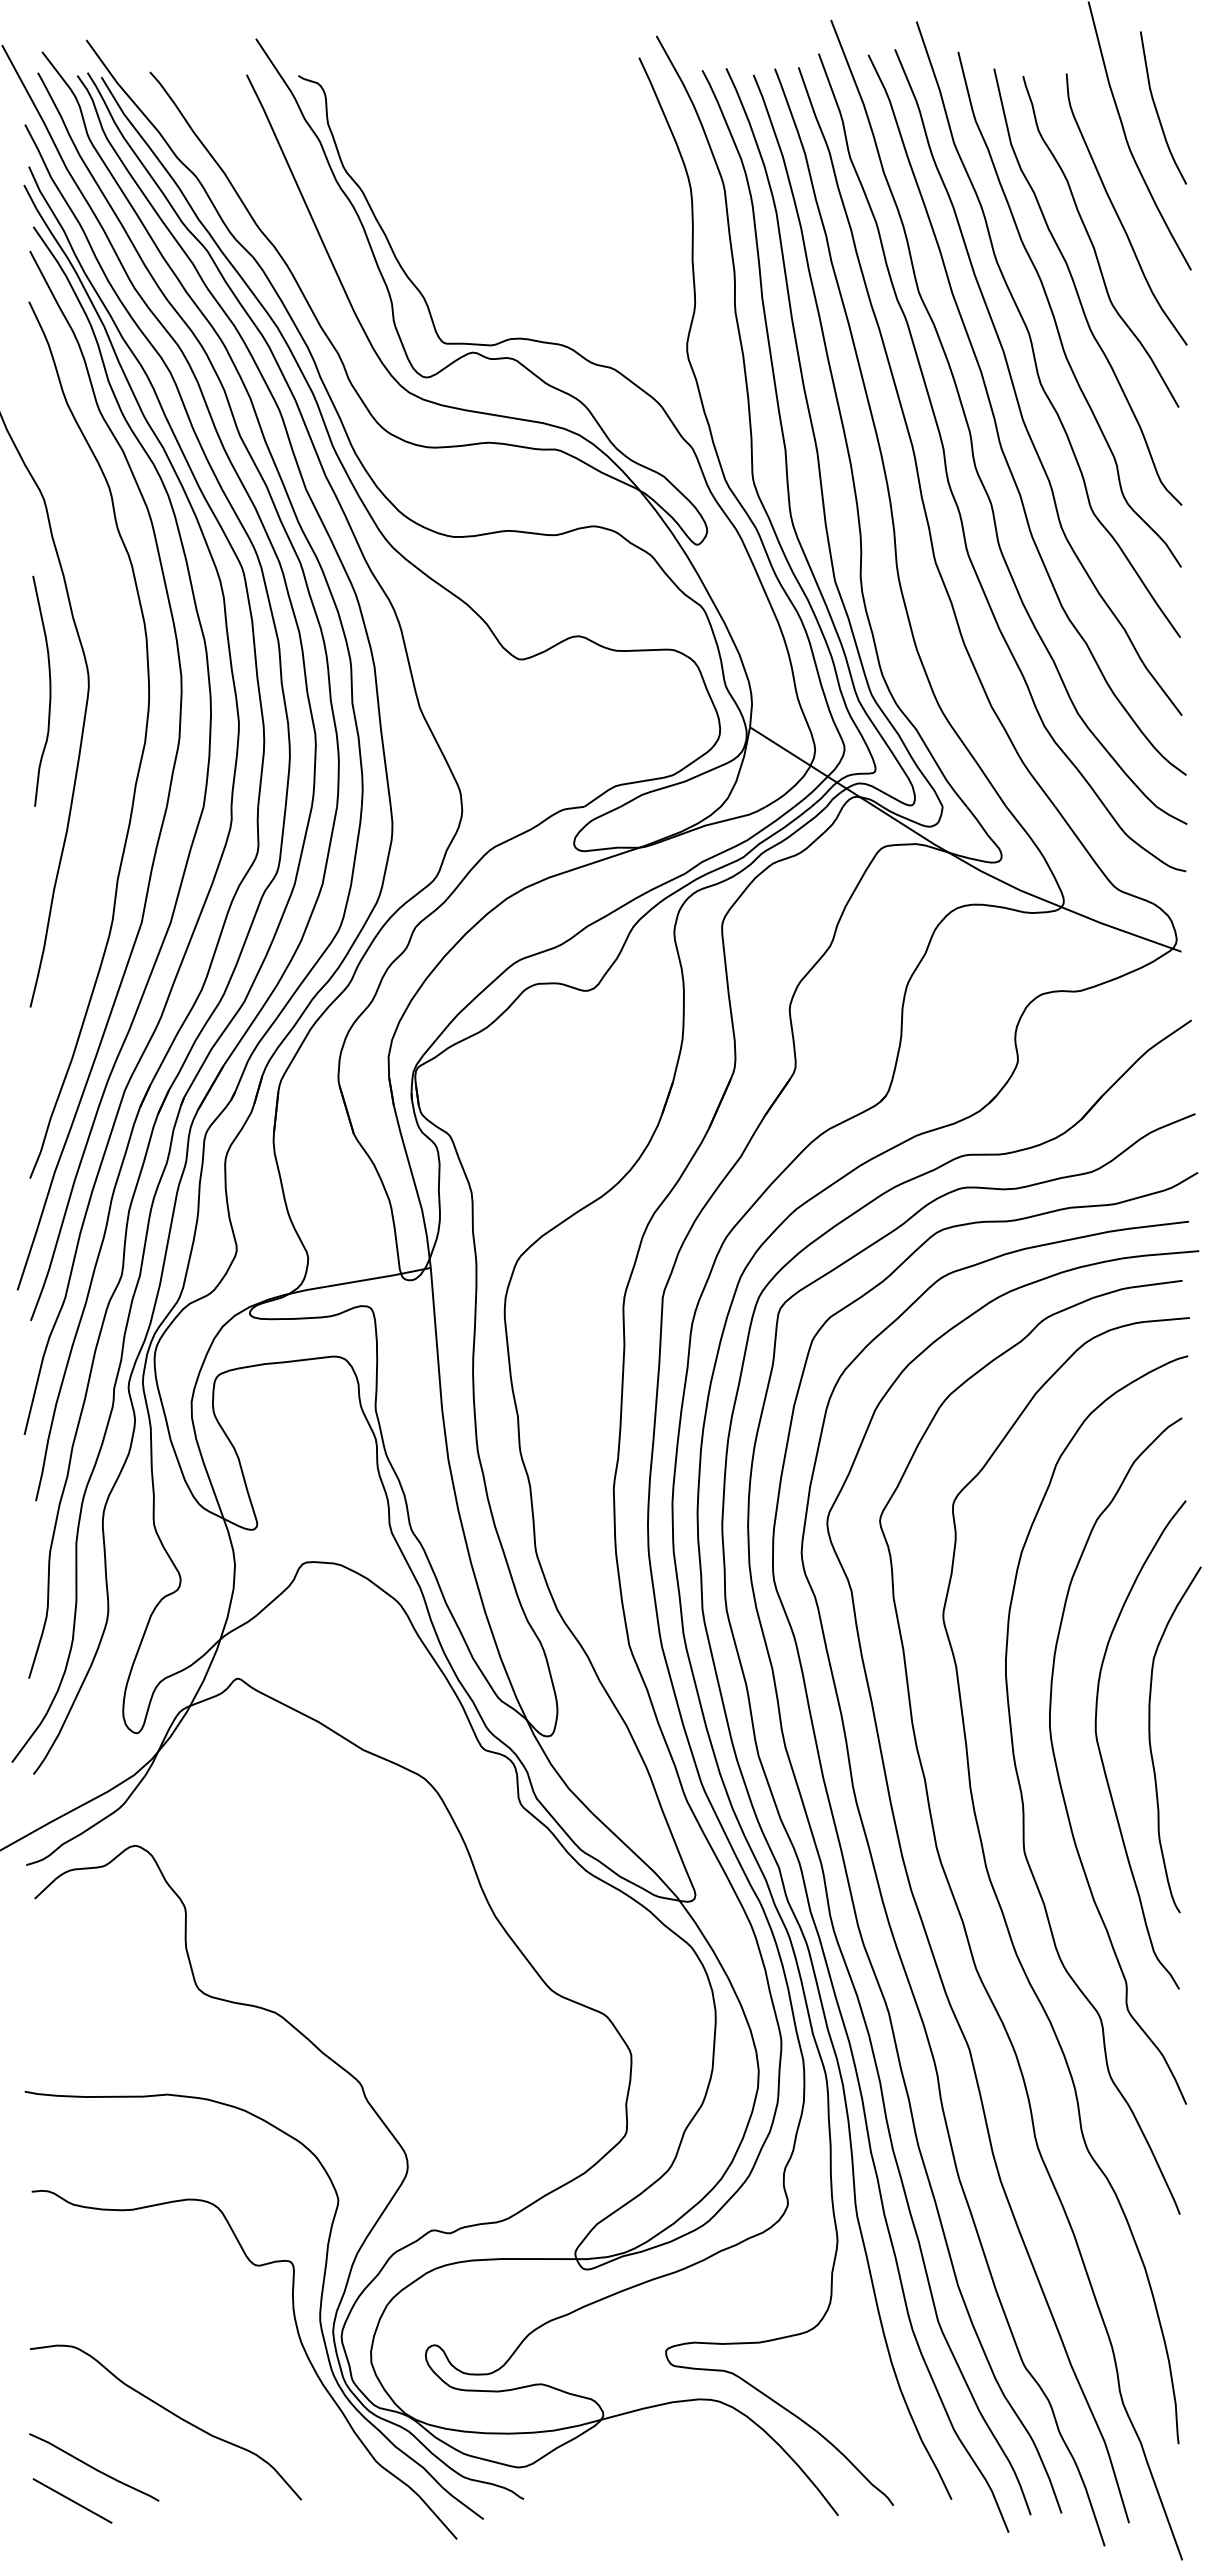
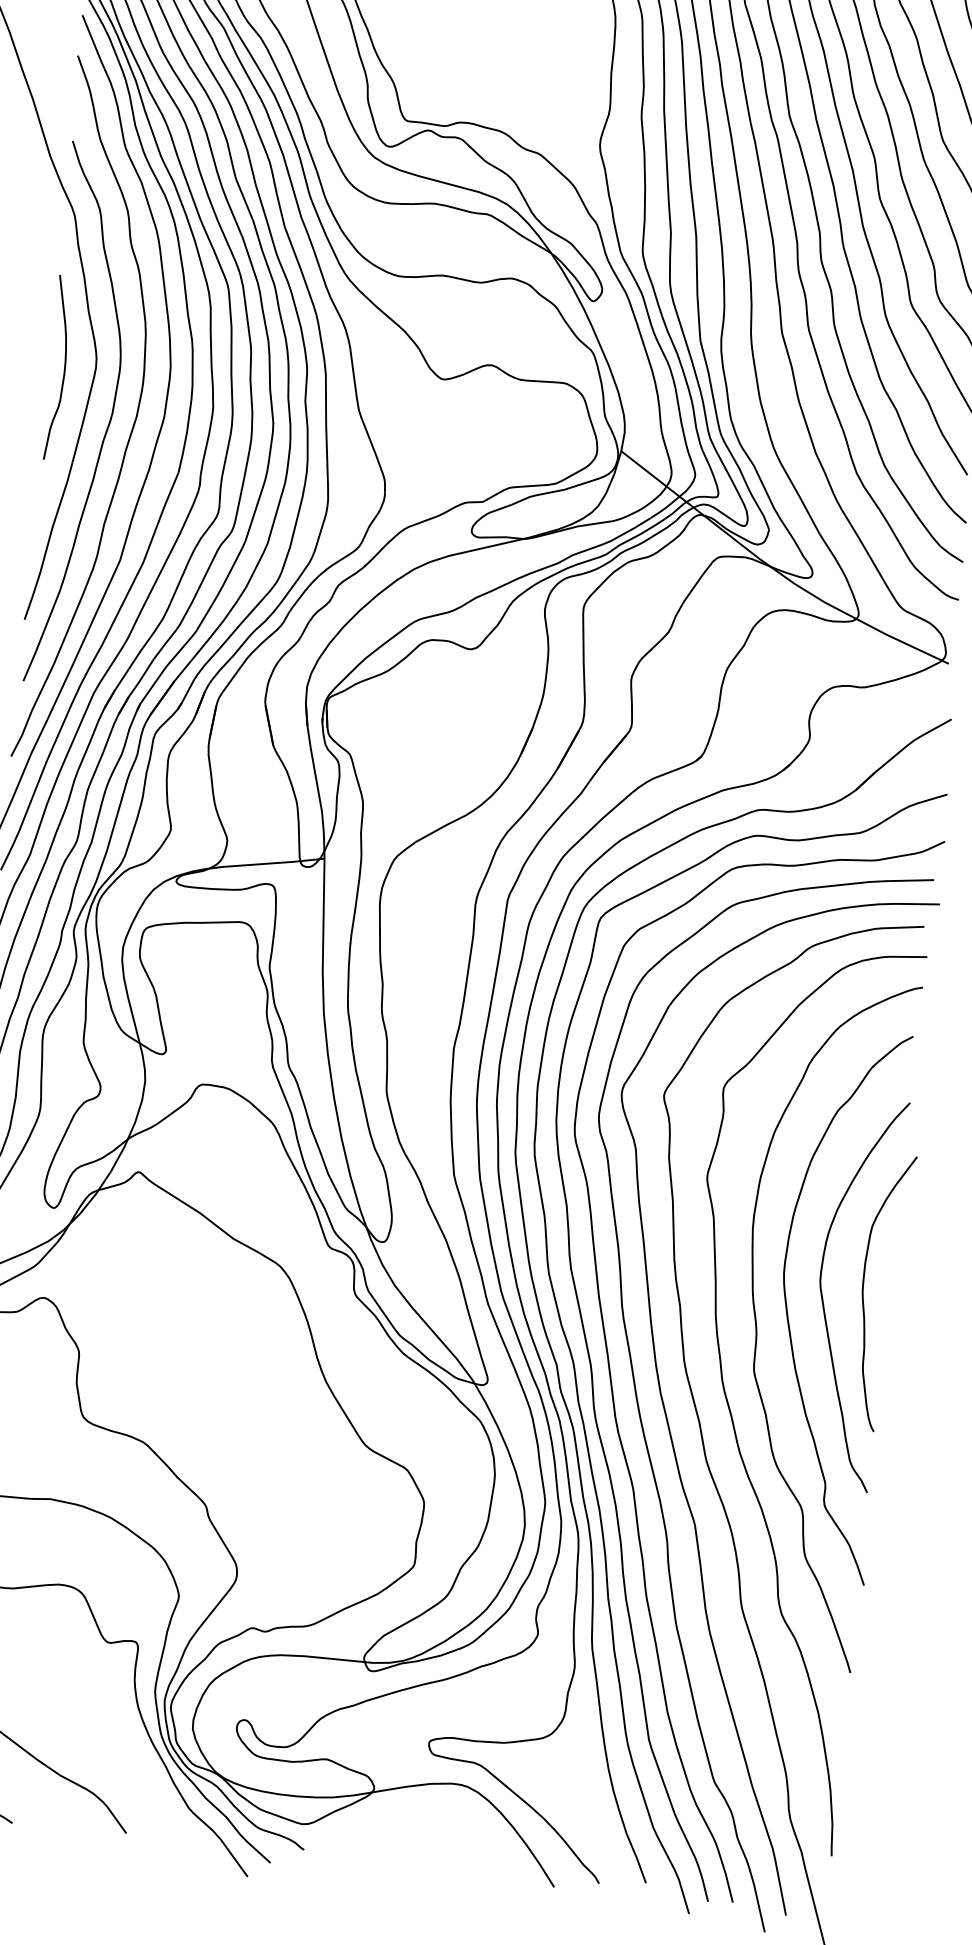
part: (111, 751) -> (109, 421), added

